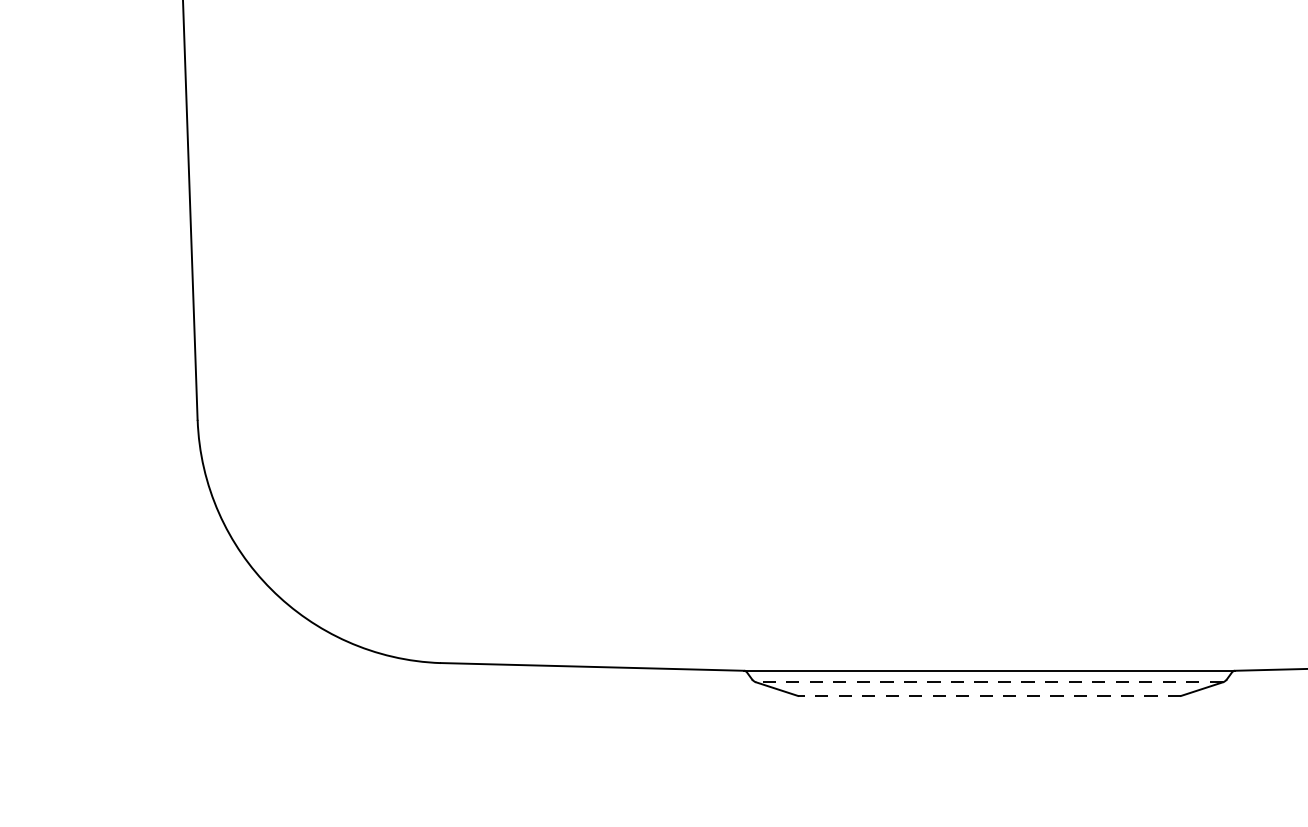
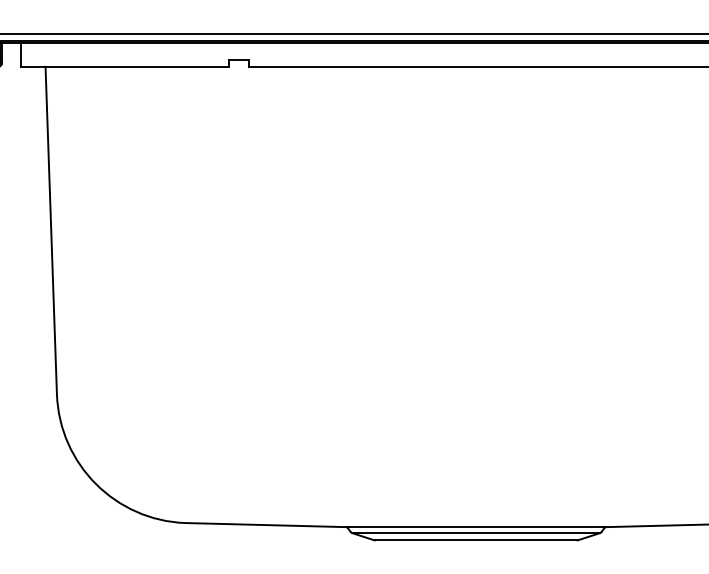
line: (990, 682) -> (476, 533), dashed -> solid
line: (988, 696) -> (475, 540), dashed -> solid

